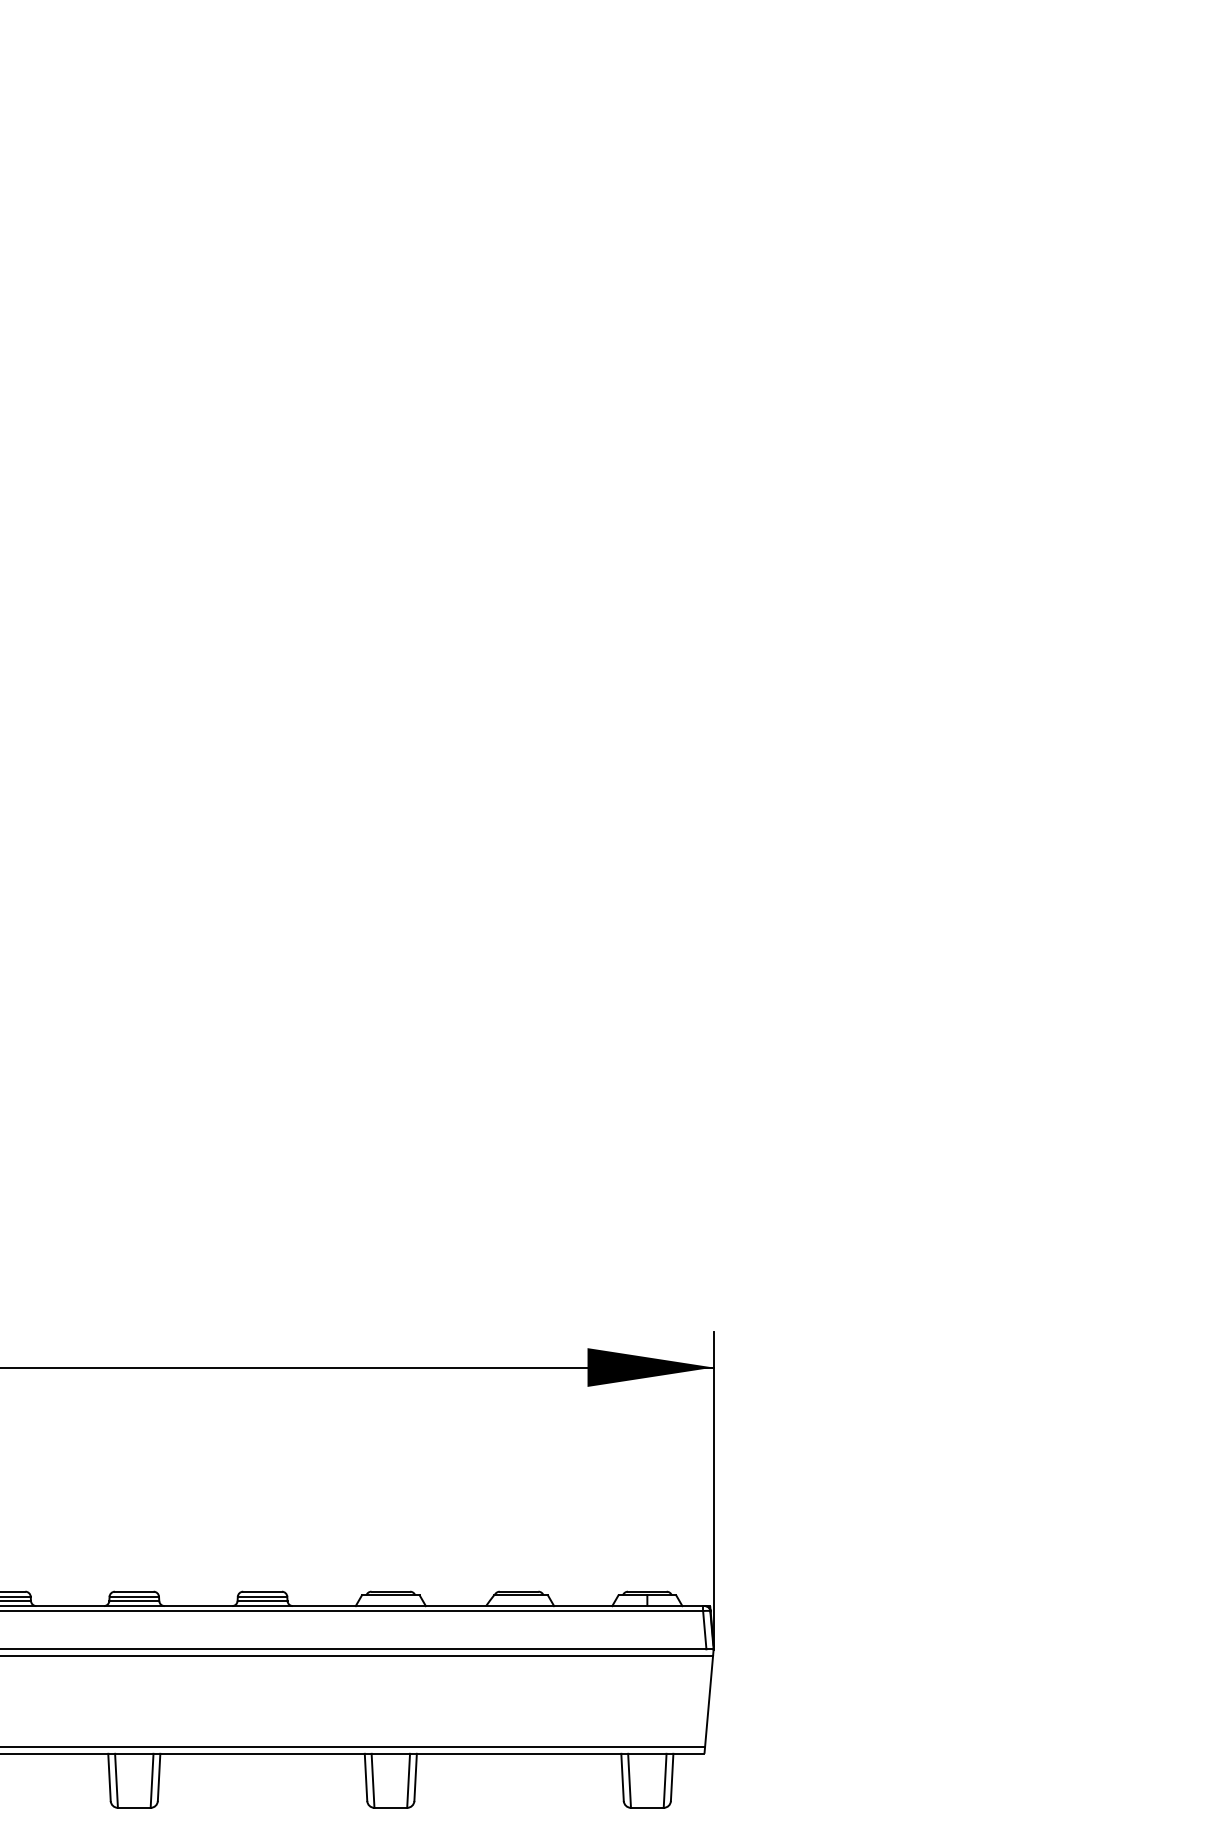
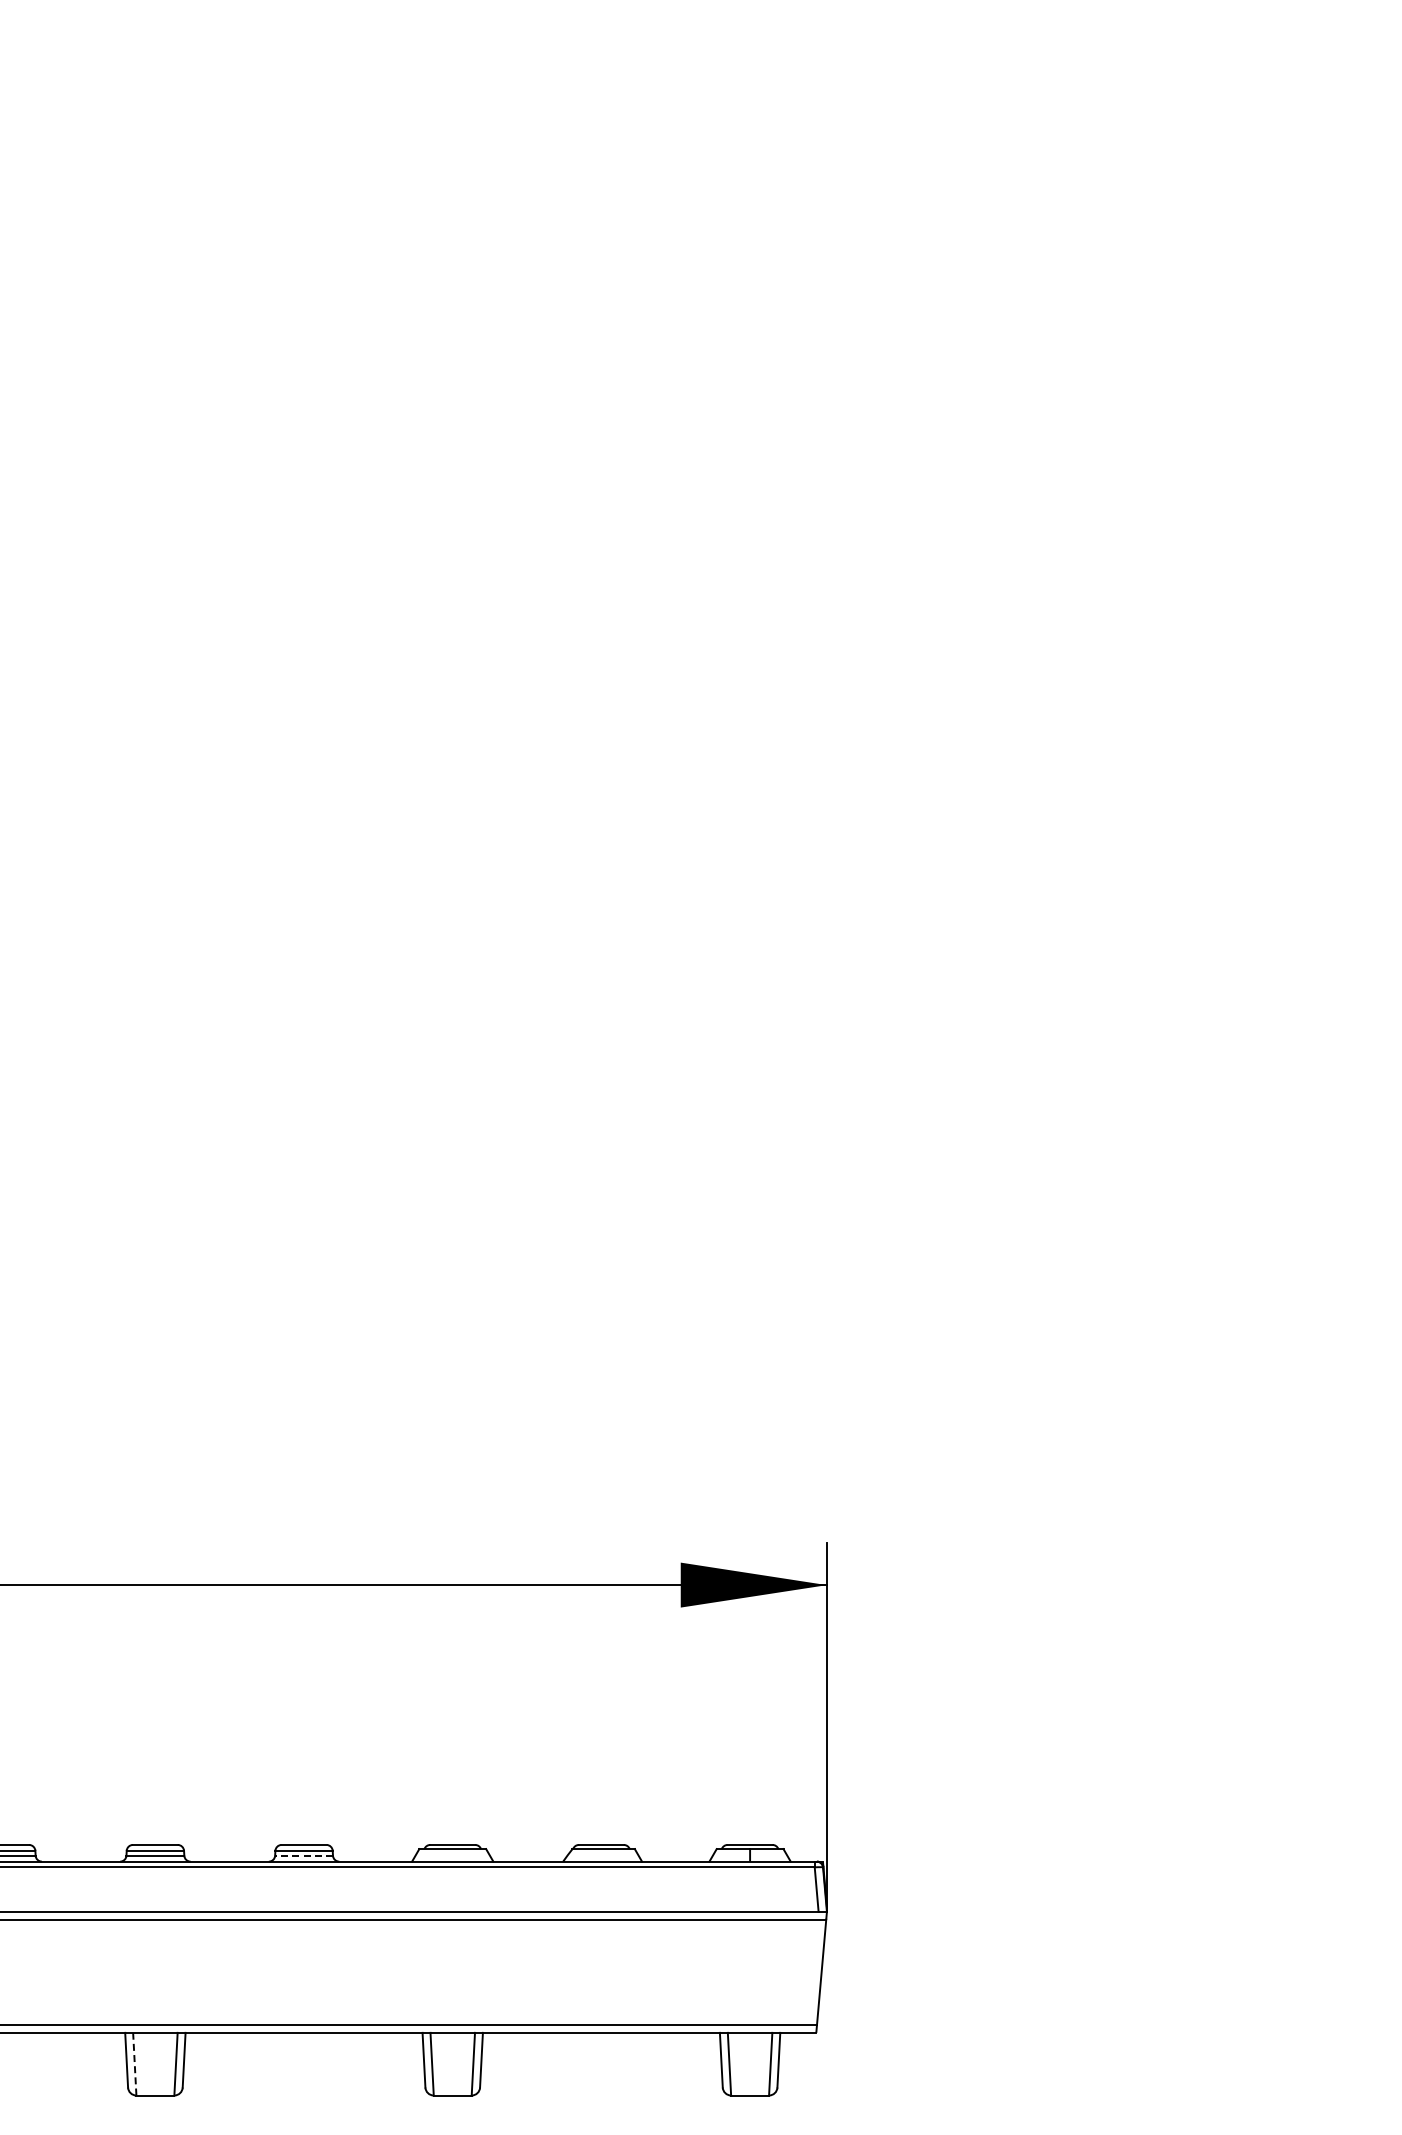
line: (262, 1600) -> (304, 1855), solid -> dashed
line: (116, 1780) -> (134, 2063), solid -> dashed

